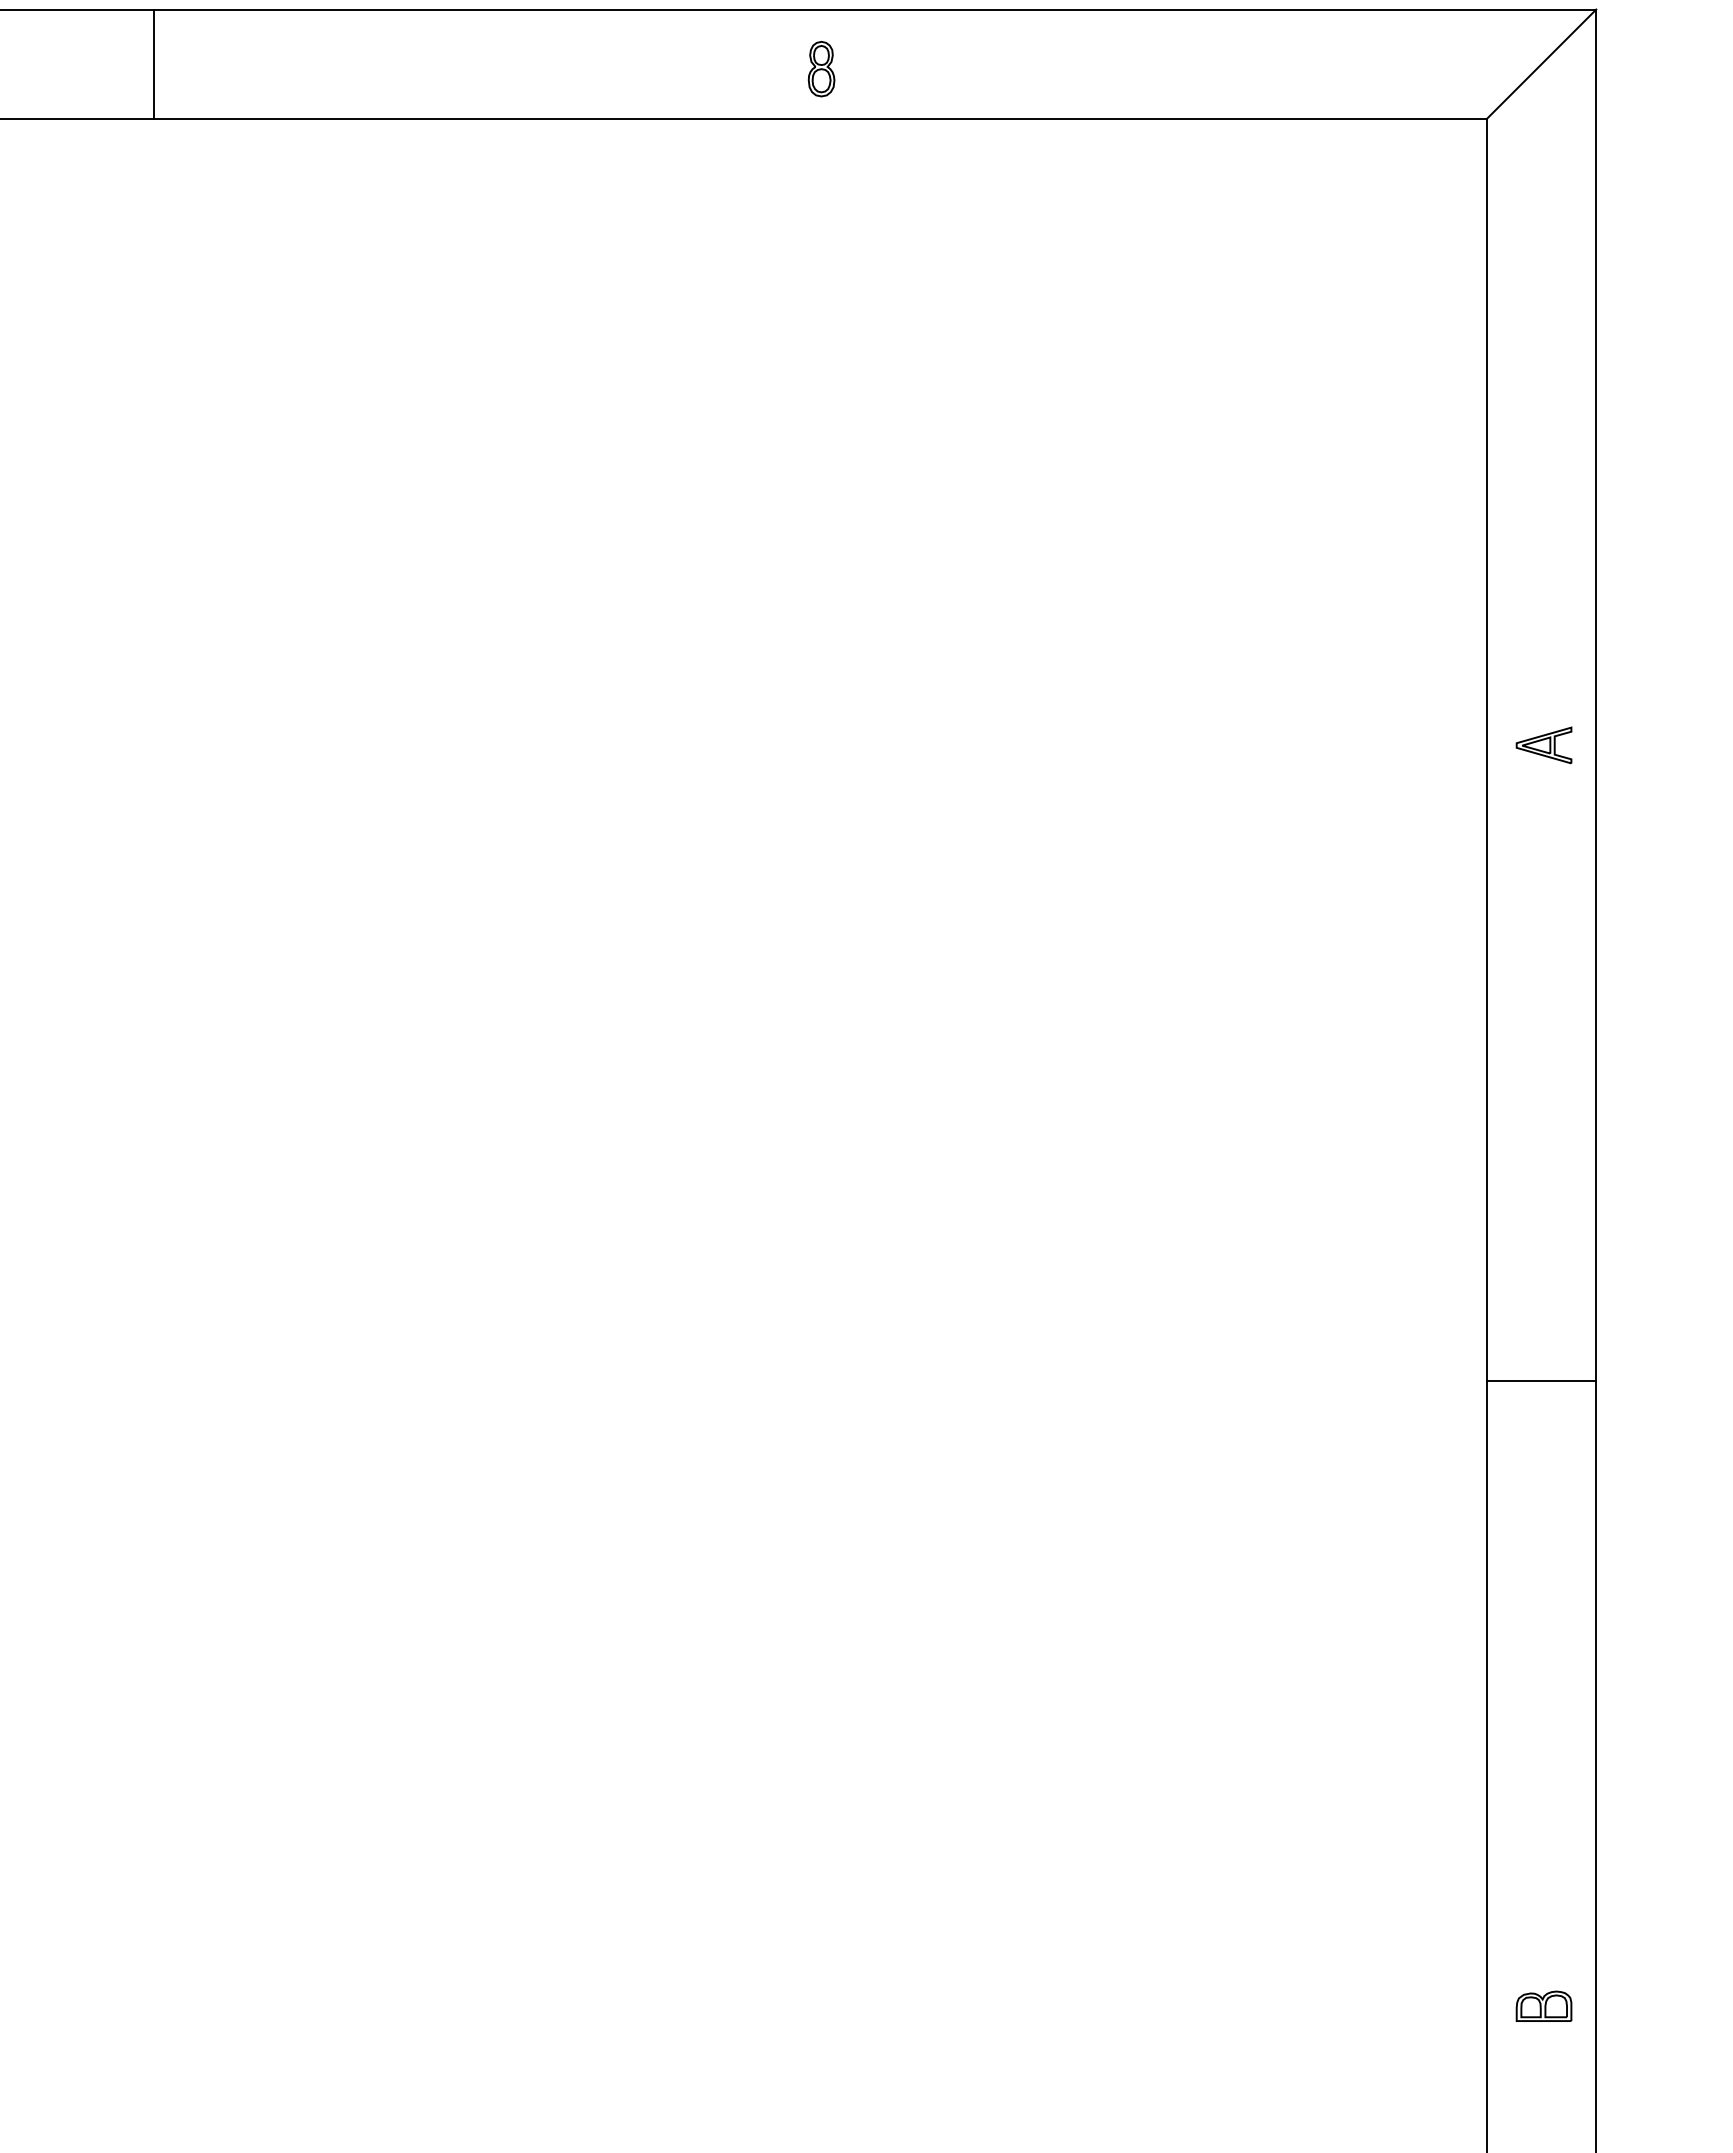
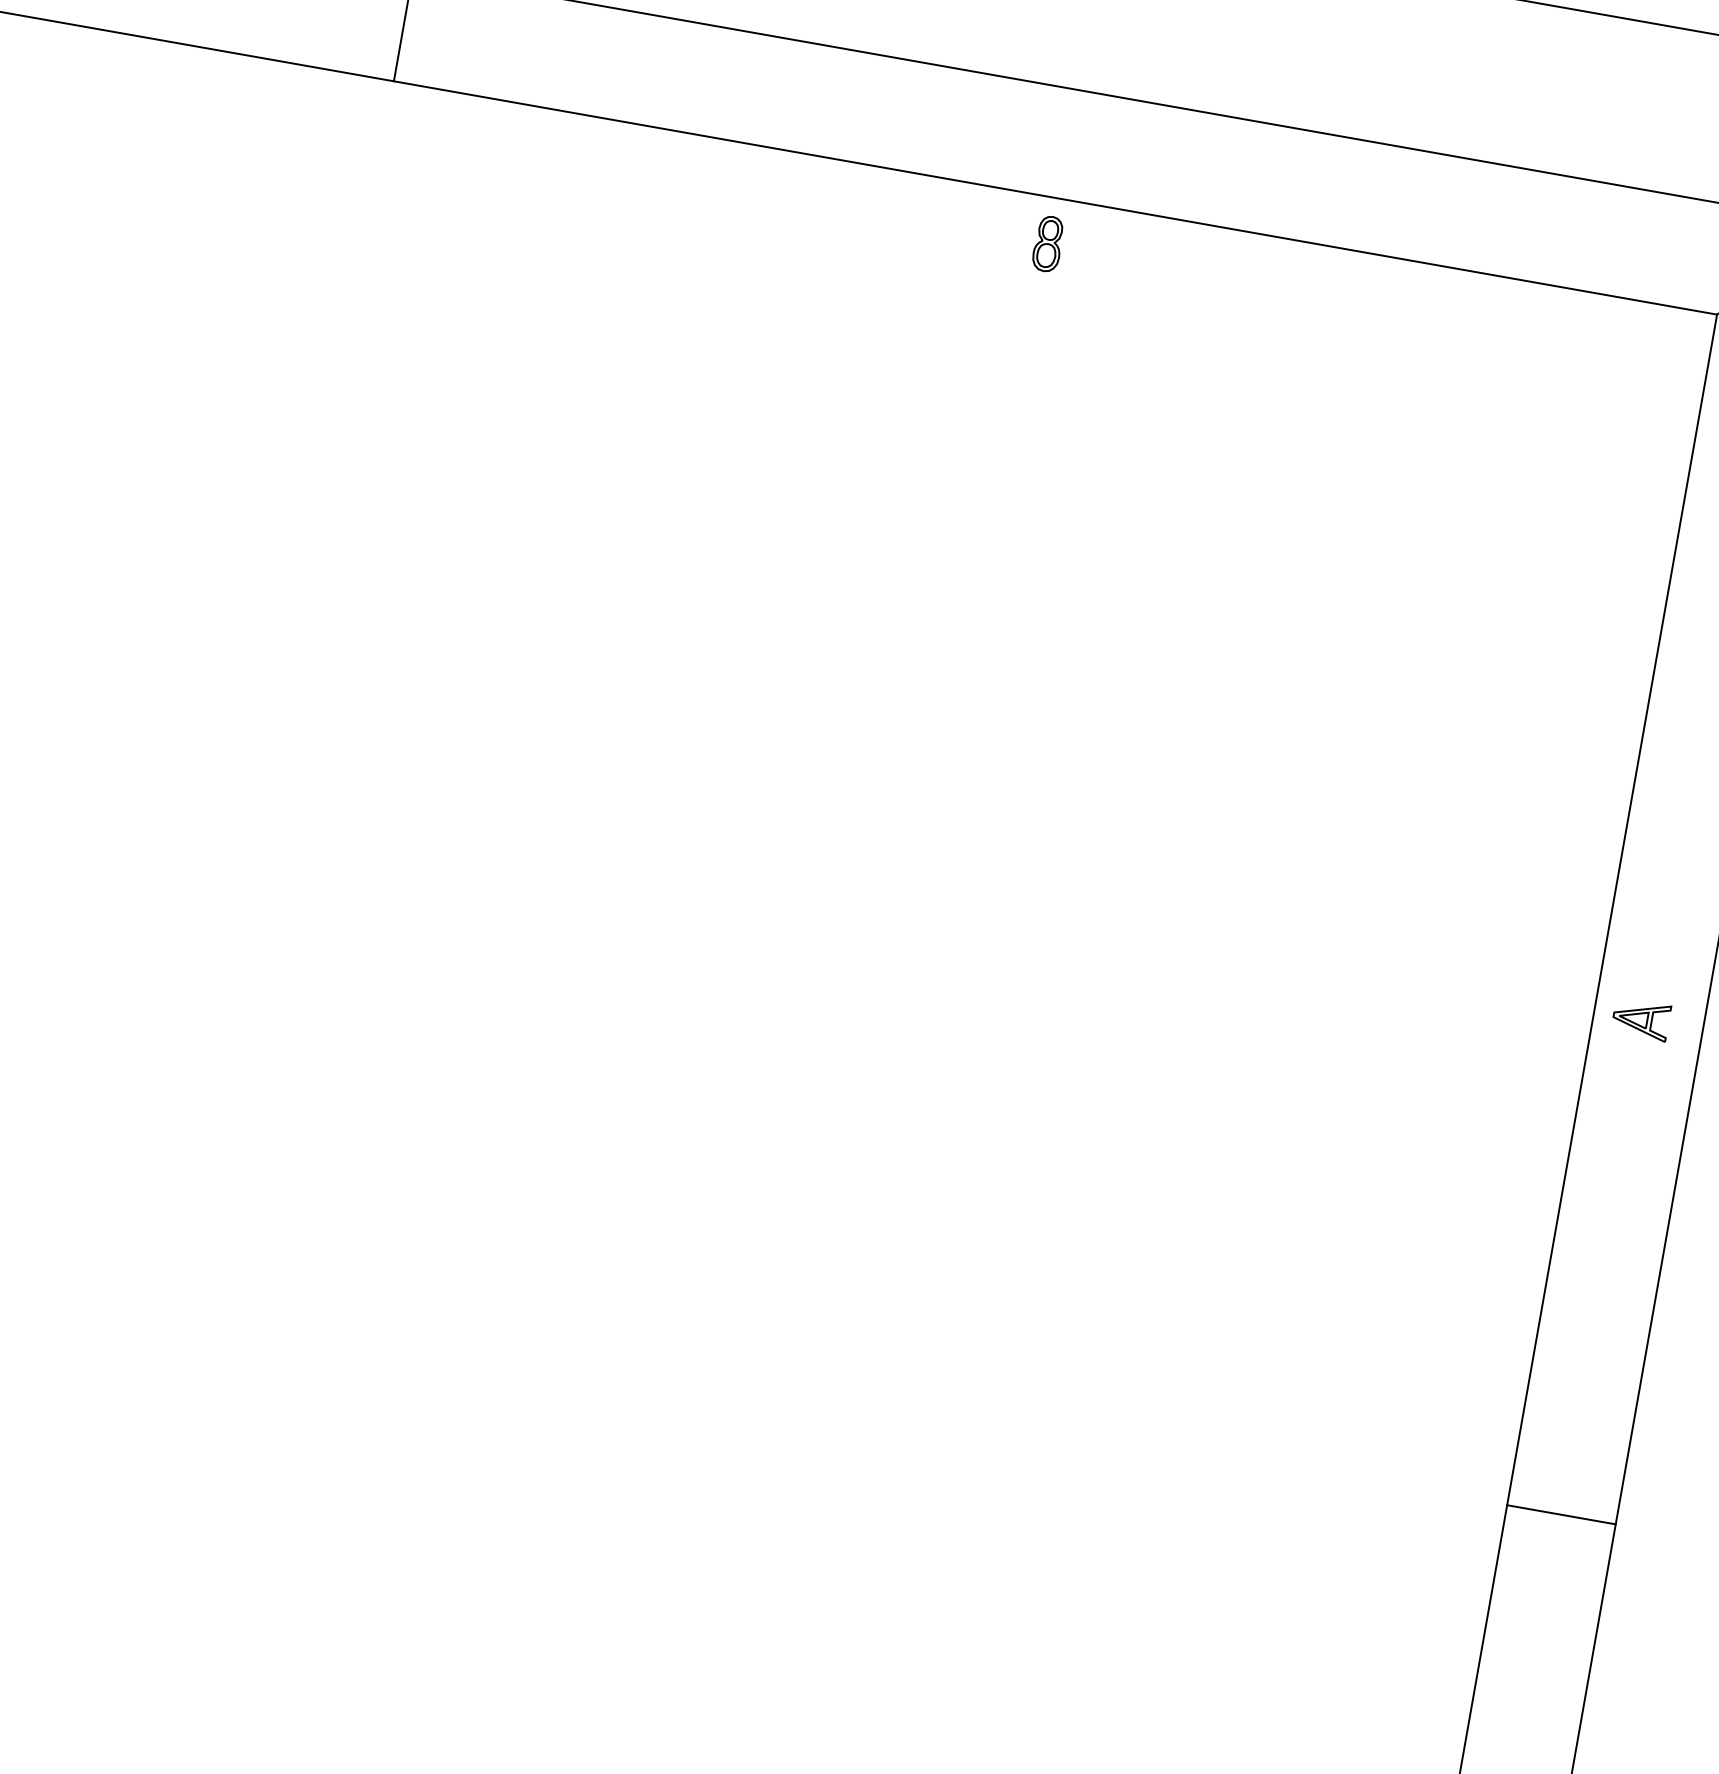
part: (821, 69) -> (1048, 244), moved
part: (1543, 745) -> (1640, 1019), moved
line: (1541, 1380) -> (1561, 1514), moved

